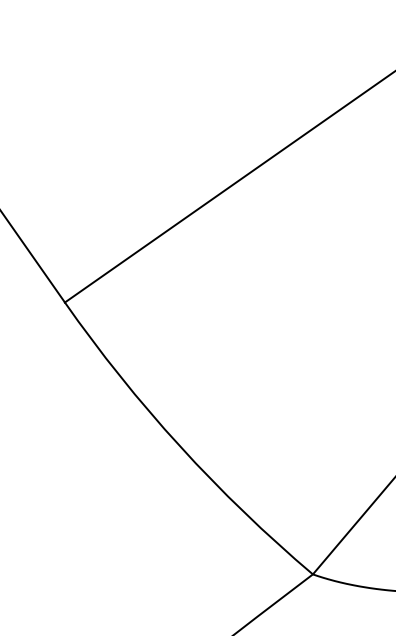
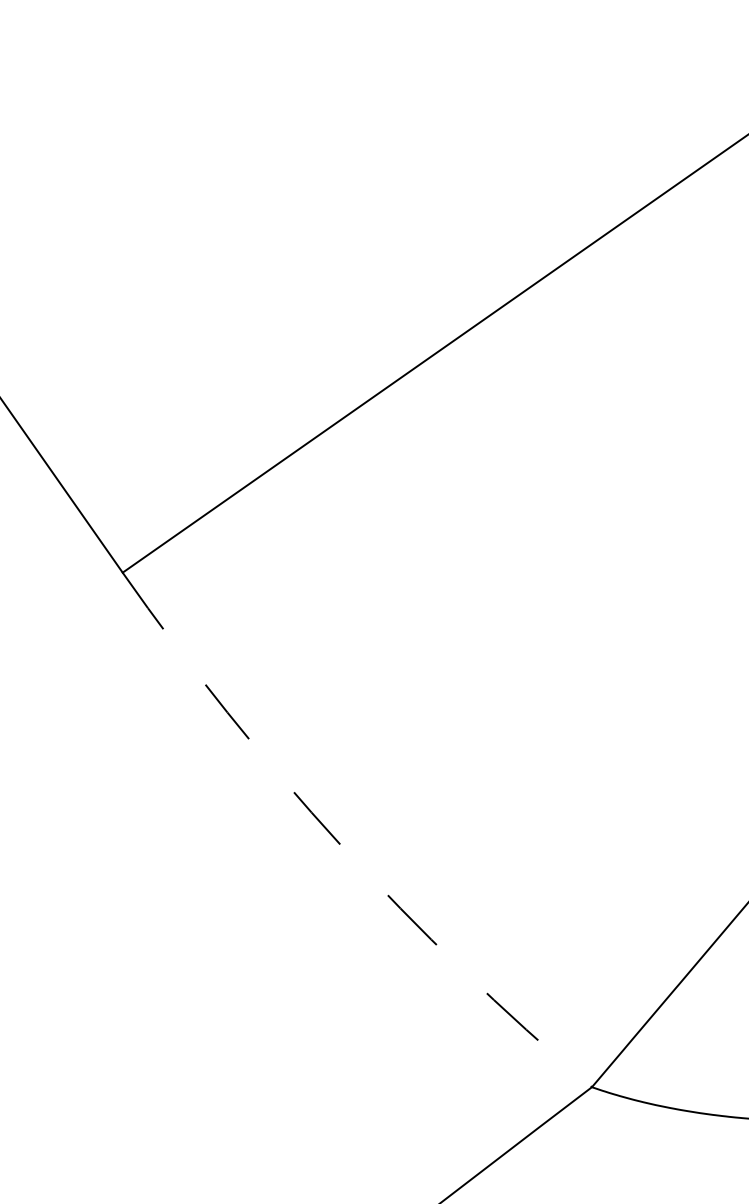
arc: (180, 446) -> (341, 845), solid -> dashed

